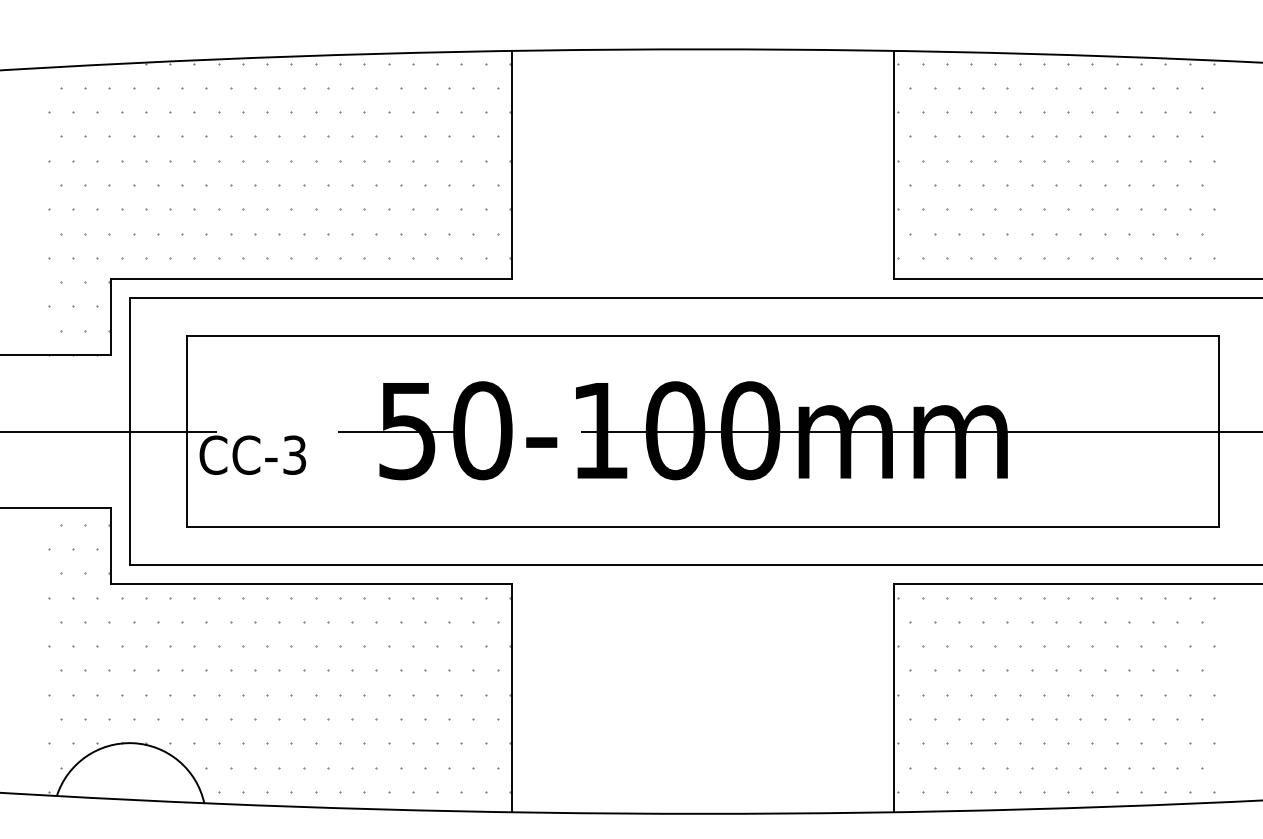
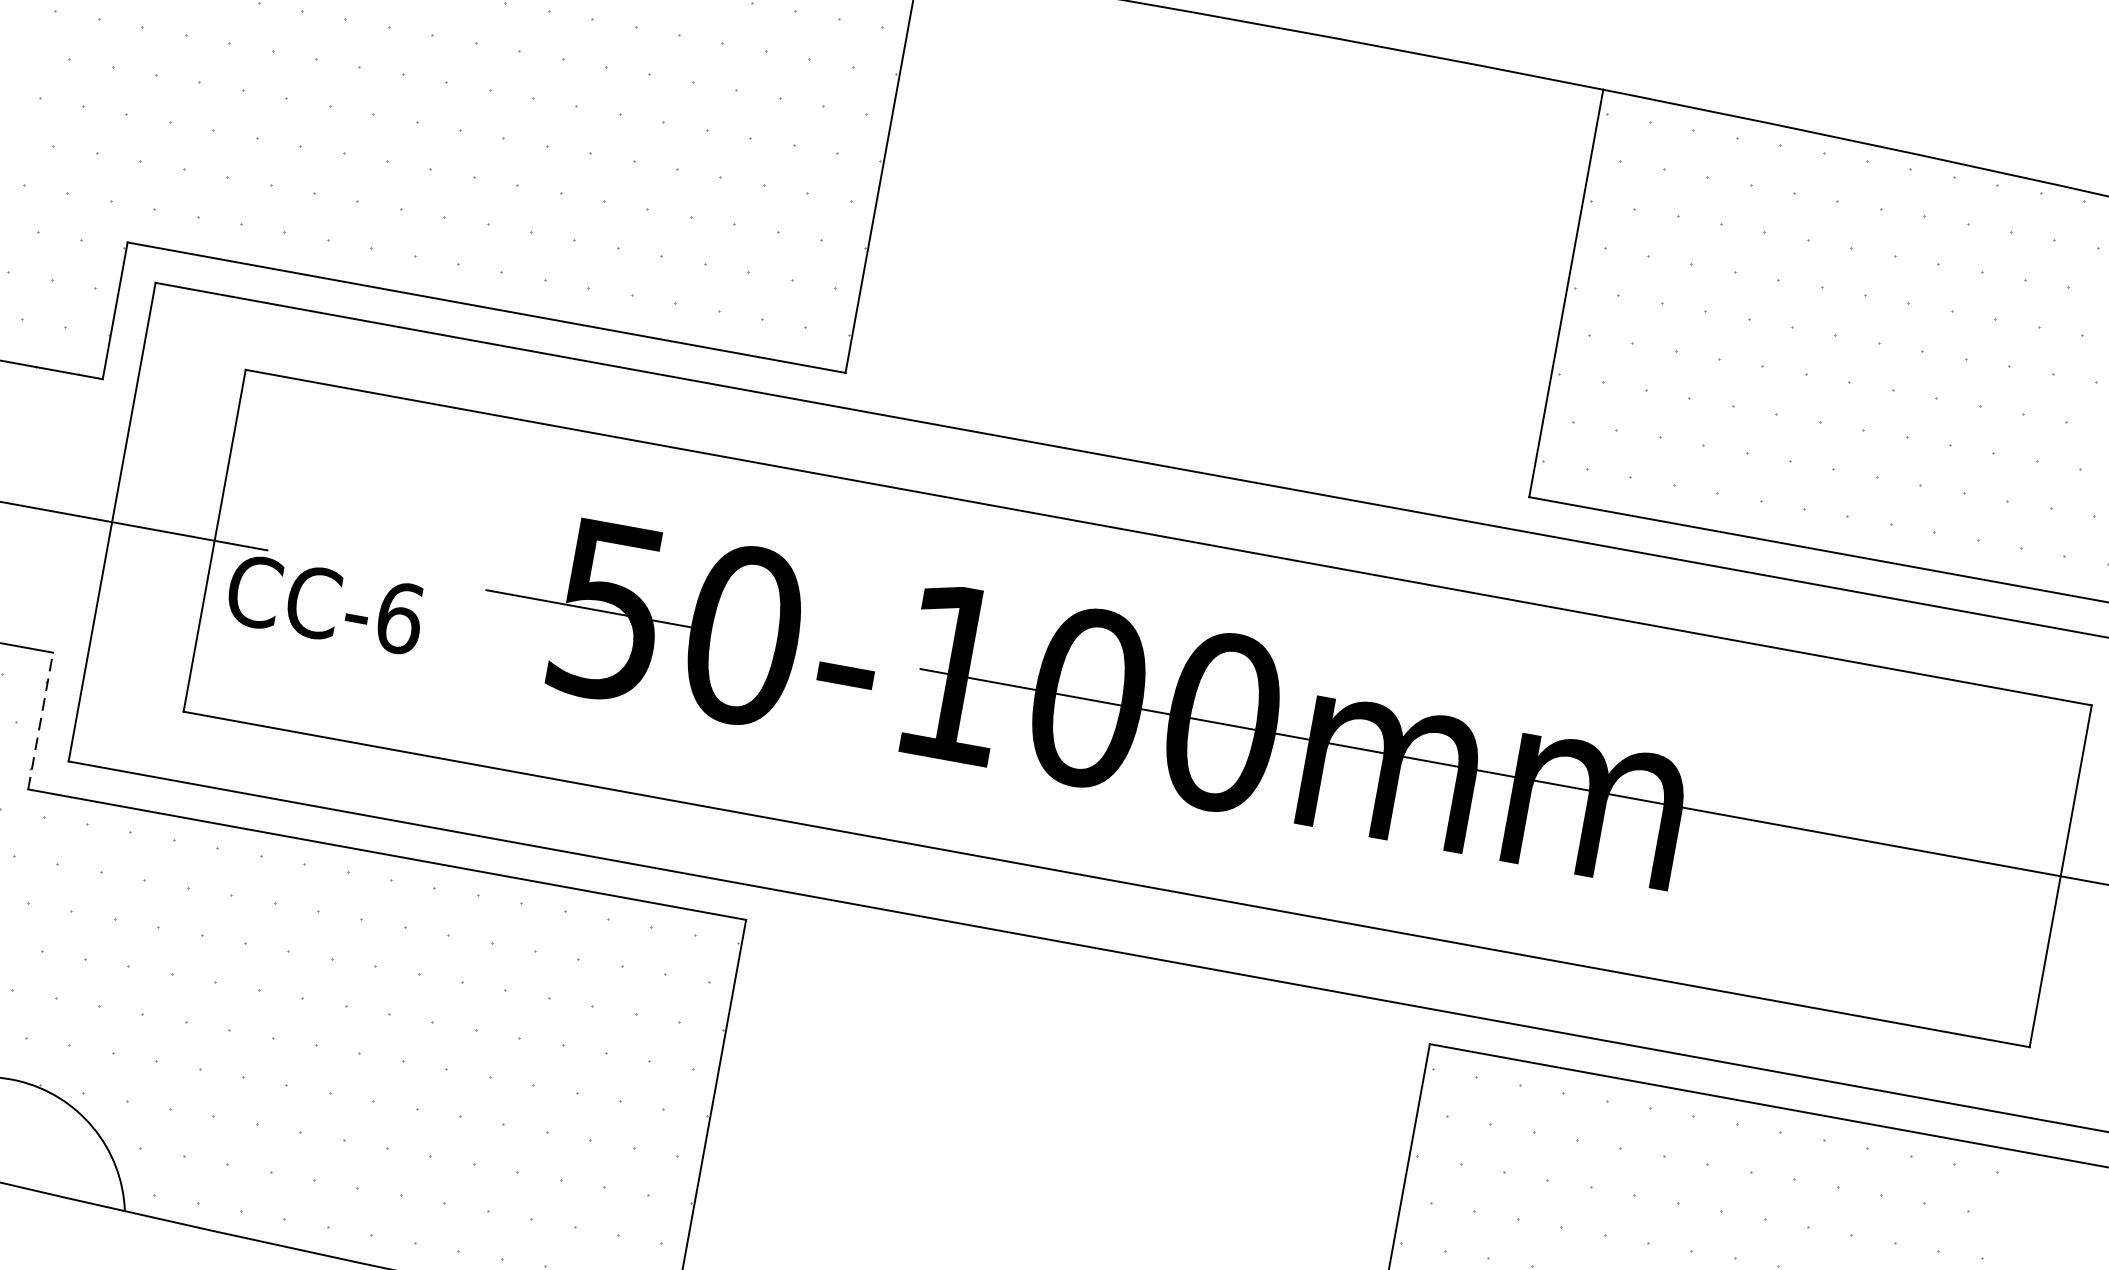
text: (294, 455) -> (399, 618), CC-3 -> CC-6
line: (110, 545) -> (40, 719), solid -> dashed

